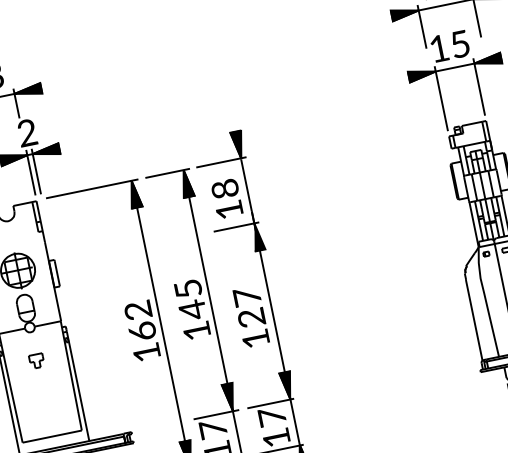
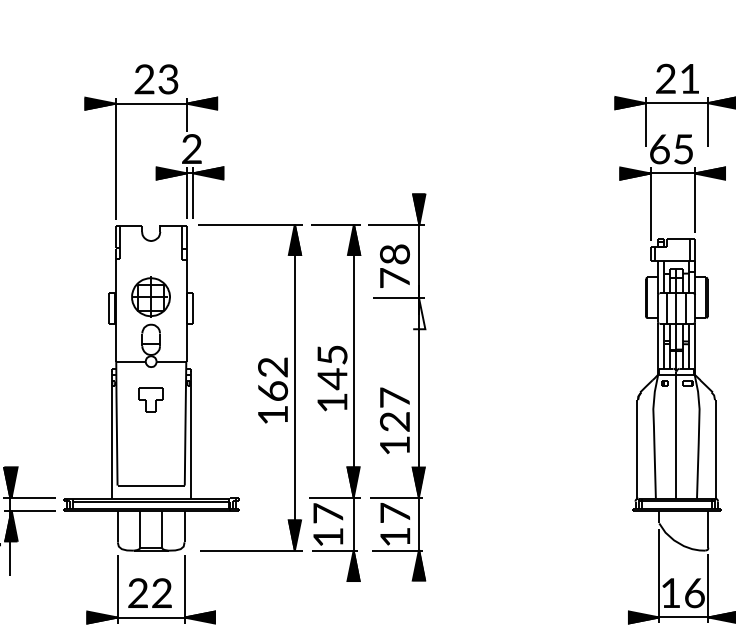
text: (439, 48) -> (659, 149), 15 -> 65
text: (228, 209) -> (394, 277), 18 -> 78
fill: (257, 236) -> (419, 313), removed
text: (250, 316) -> (394, 420), moved
part: (36, 360) -> (151, 399), size x1.6

